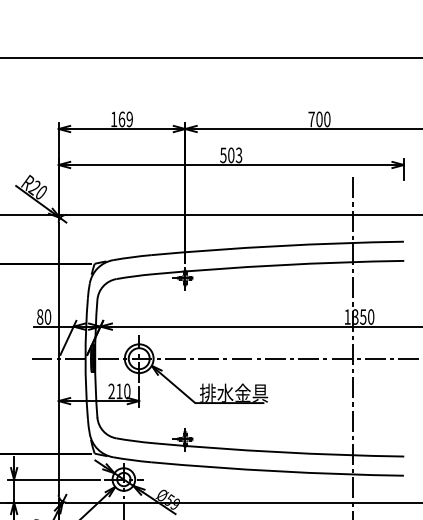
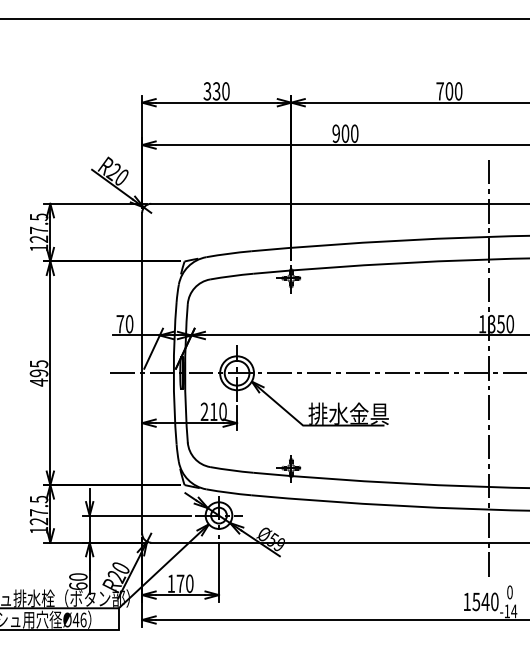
text: (121, 119) -> (216, 91), 169 -> 330
text: (231, 155) -> (345, 133), 503 -> 900
text: (40, 317) -> (120, 324), 80 -> 70

